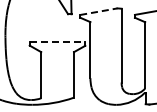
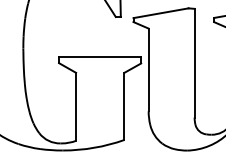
line: (98, 11) -> (160, 12), dashed -> solid
line: (57, 41) -> (100, 57), dashed -> solid

